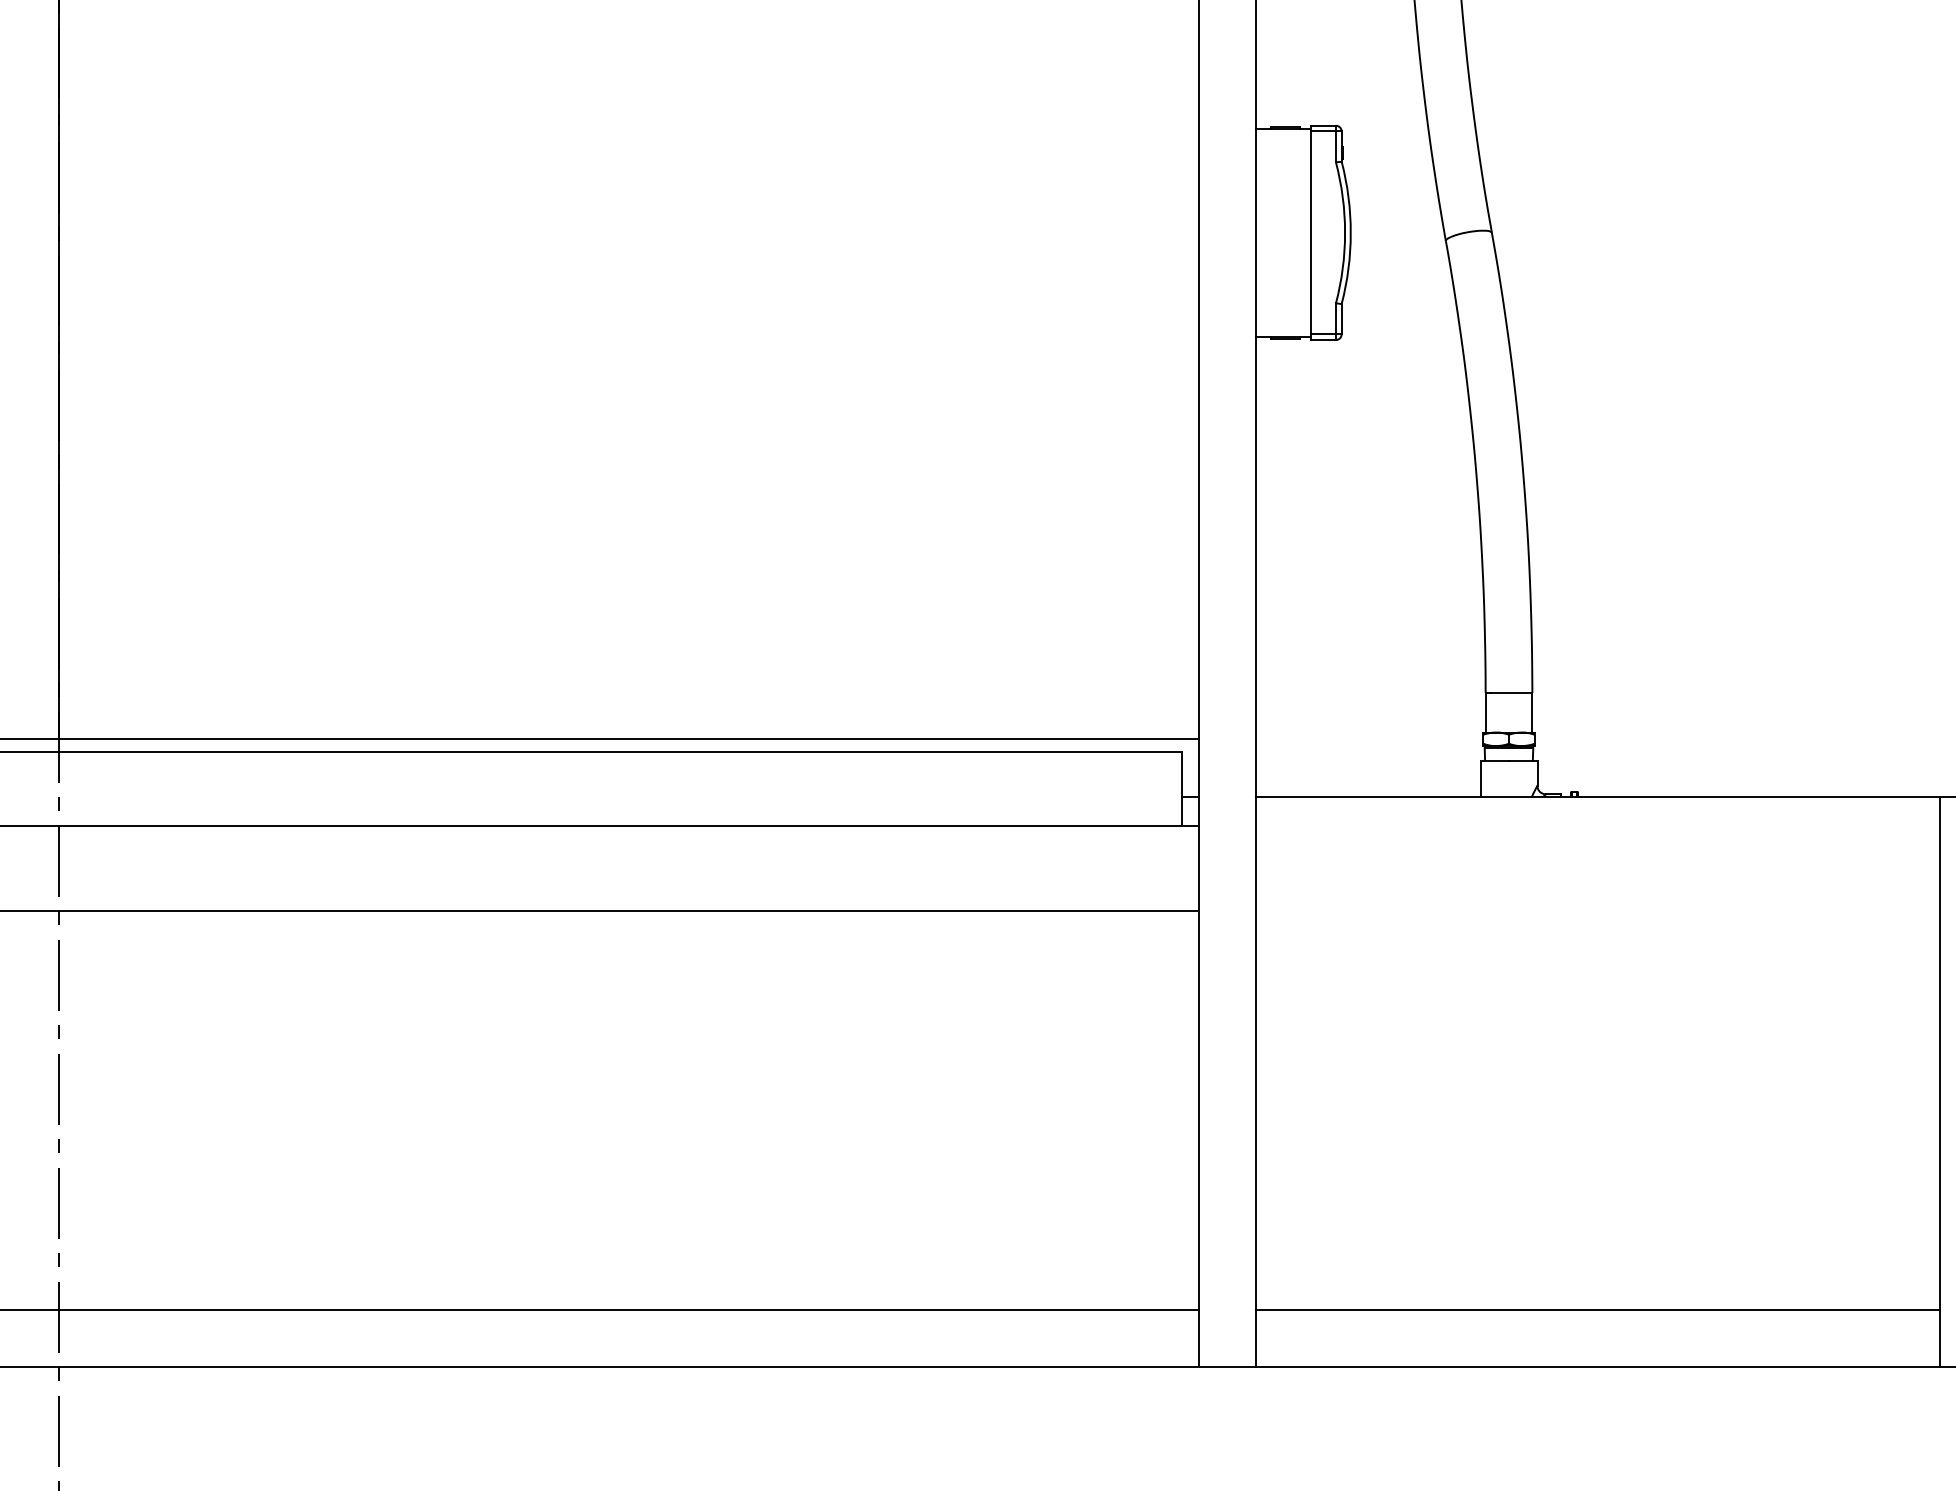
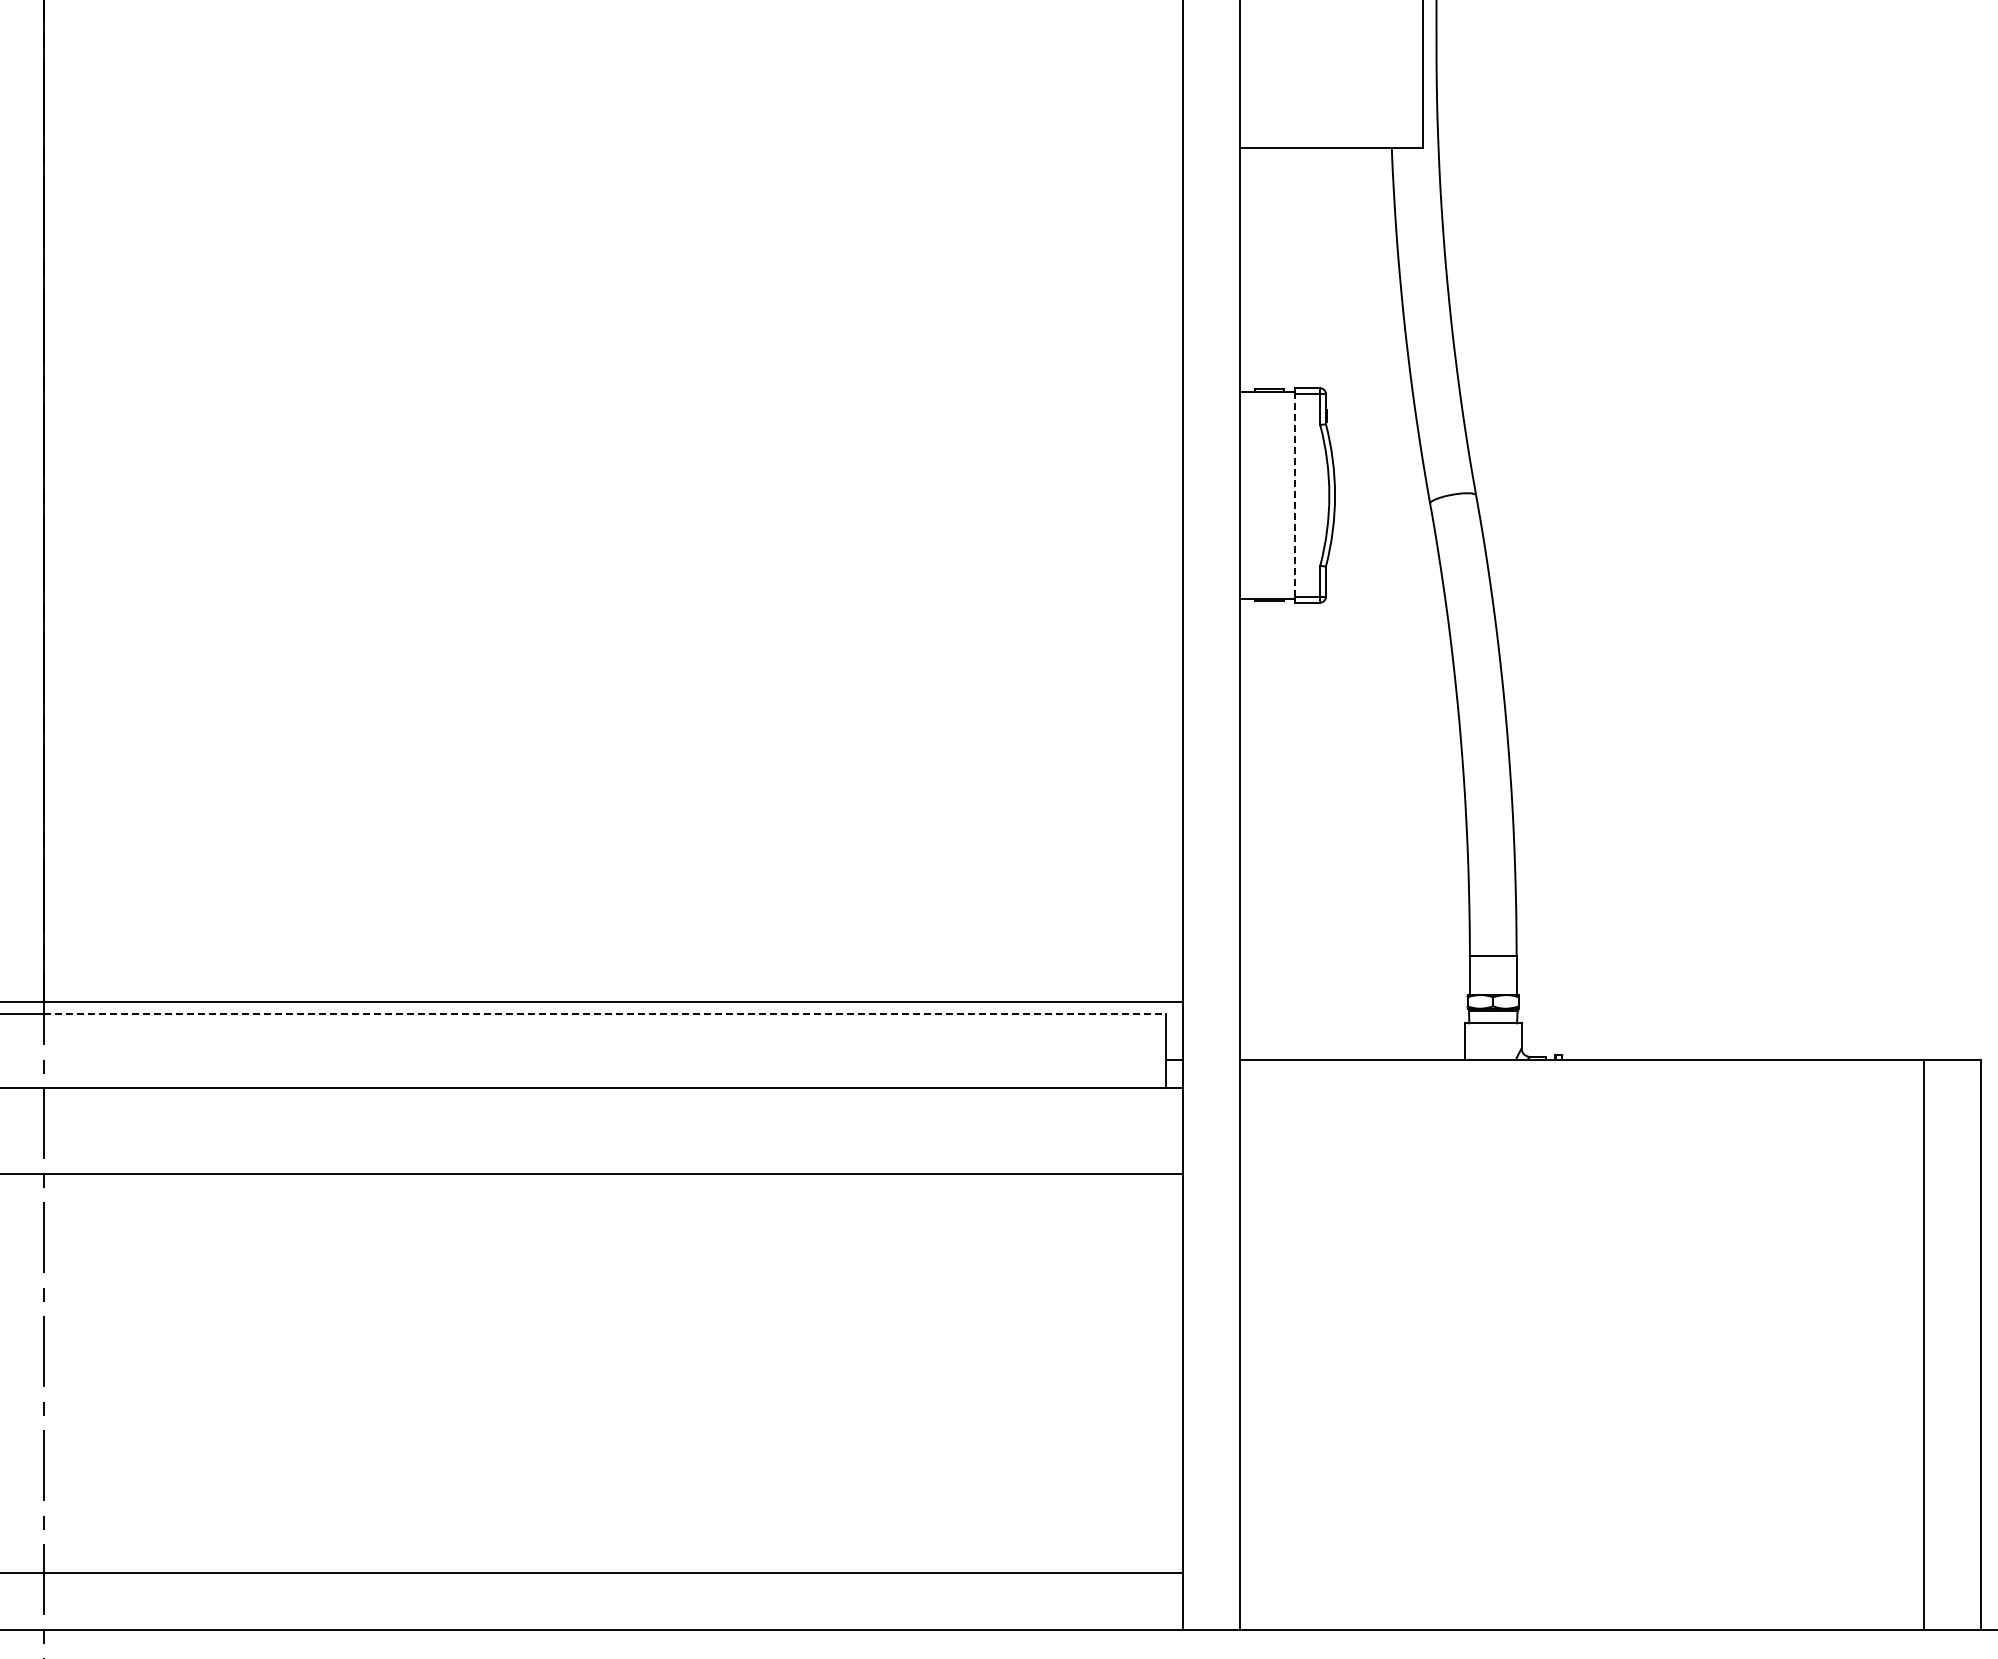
line: (1311, 231) -> (1295, 494), solid -> dashed
line: (621, 751) -> (605, 1014), solid -> dashed
line: (1598, 1309) -> (1582, 1572), removed

